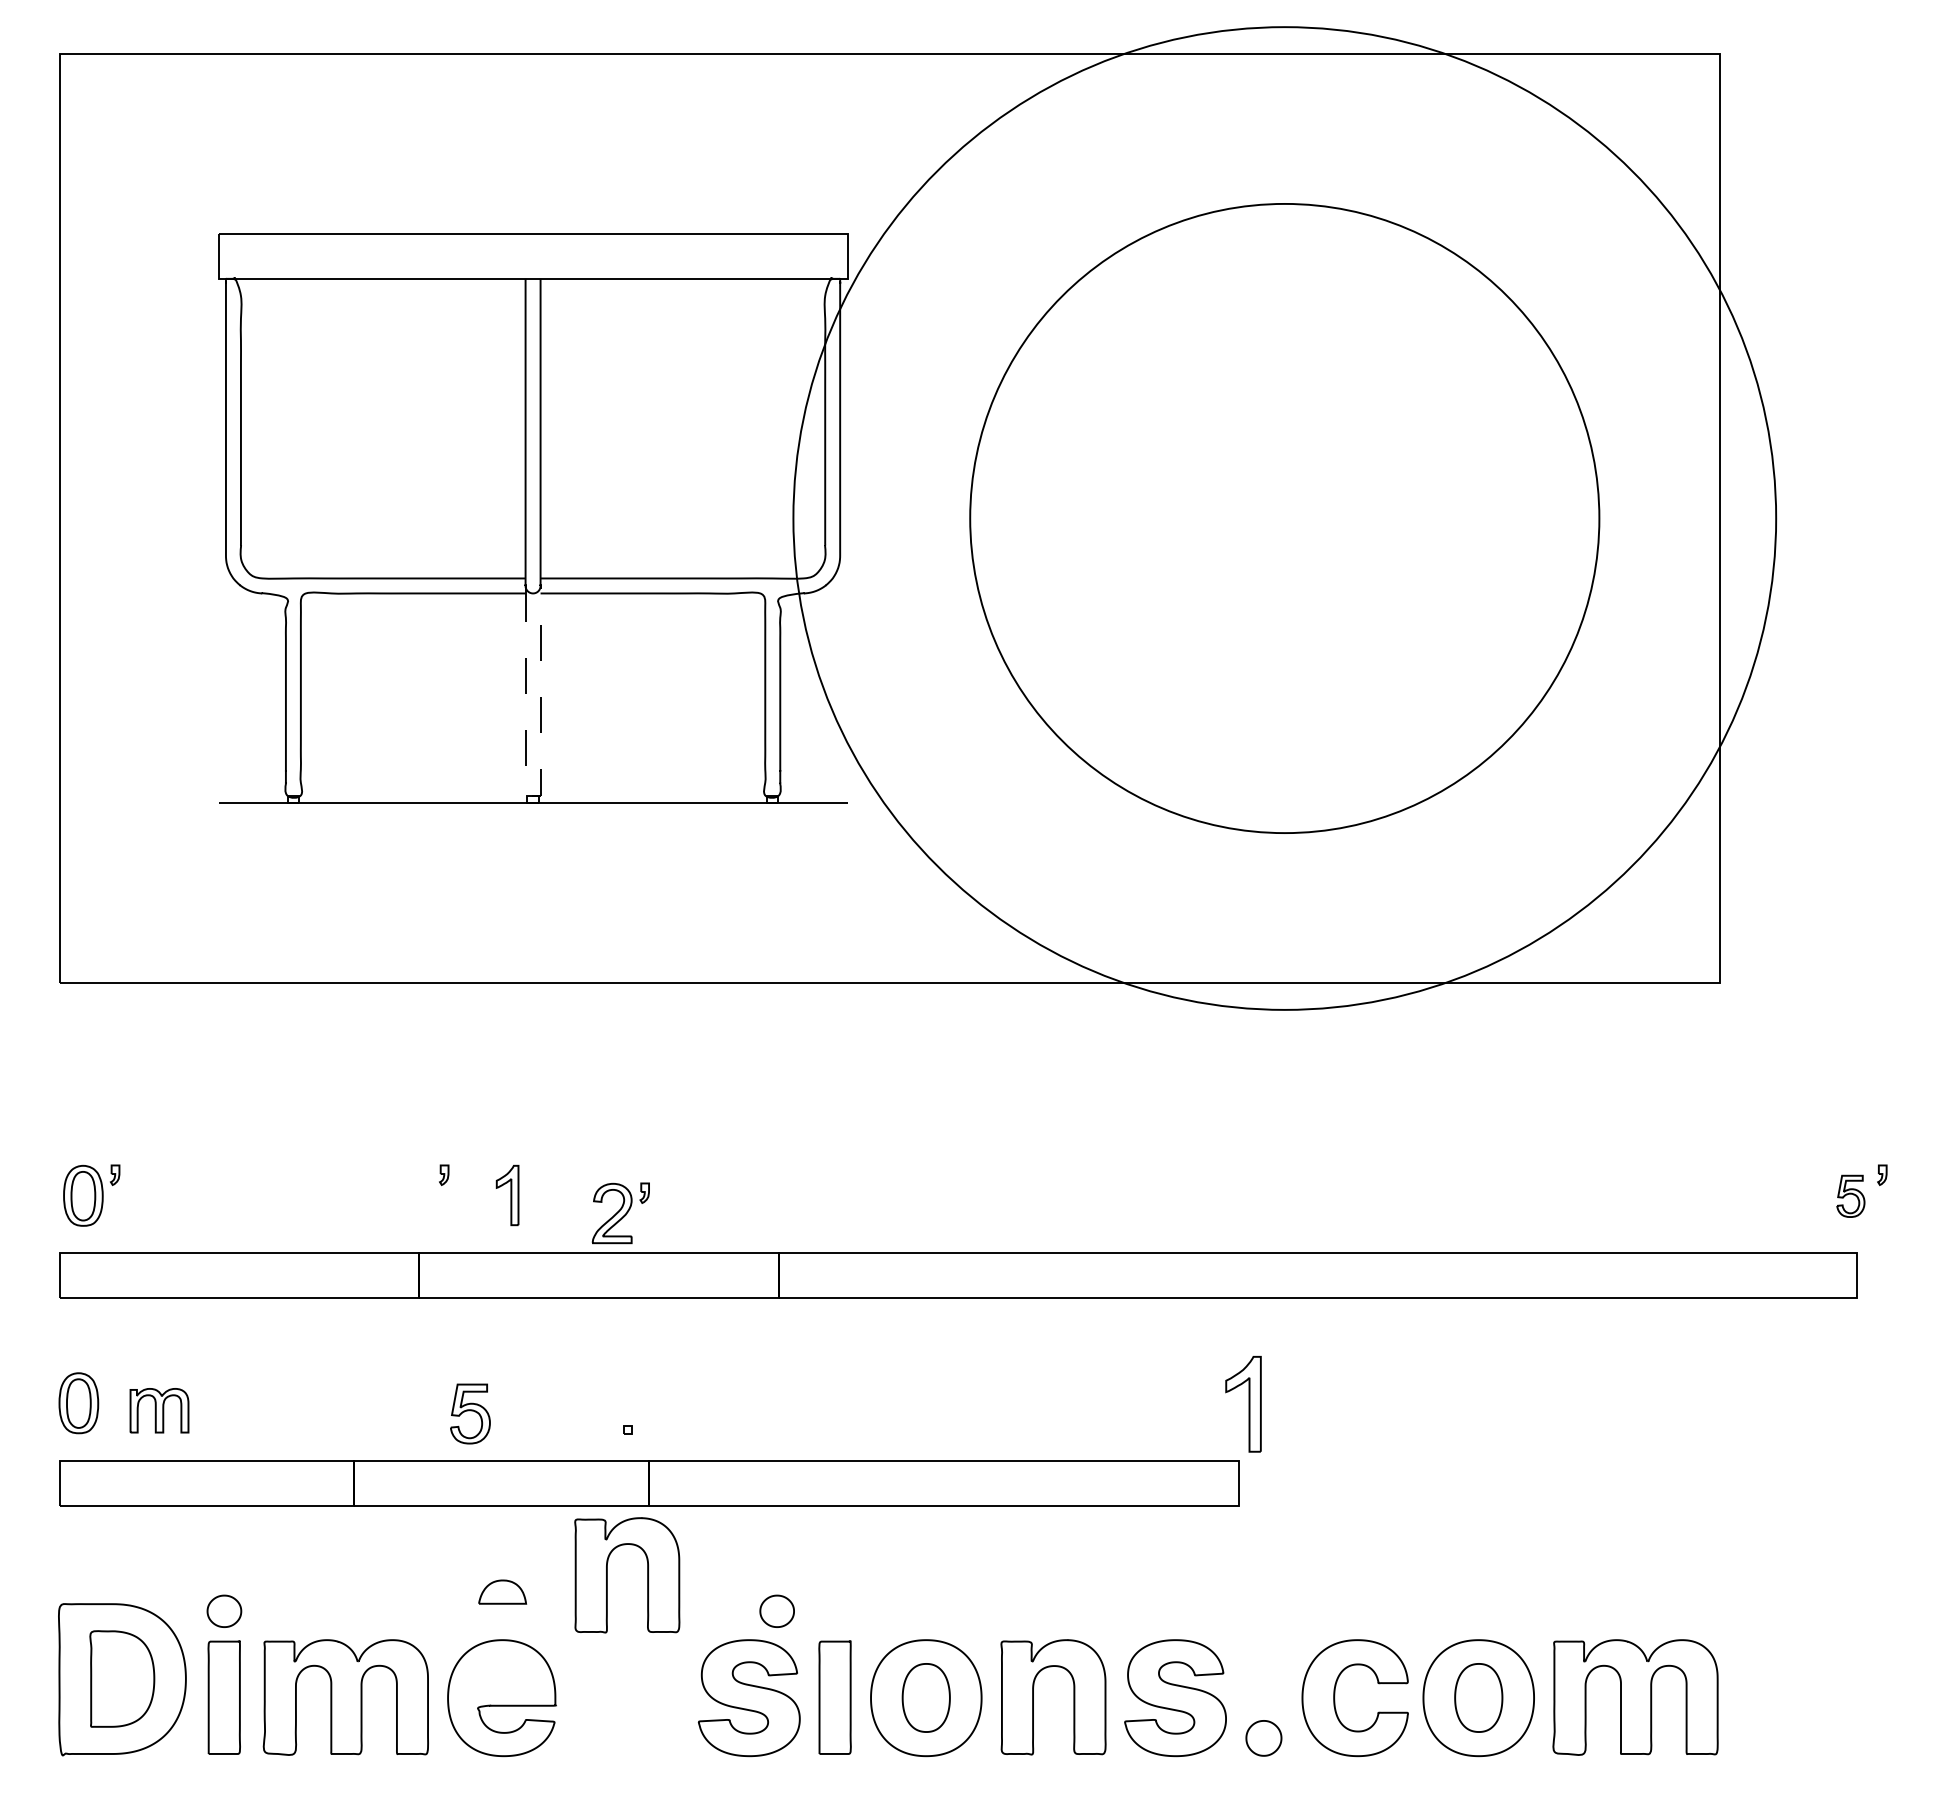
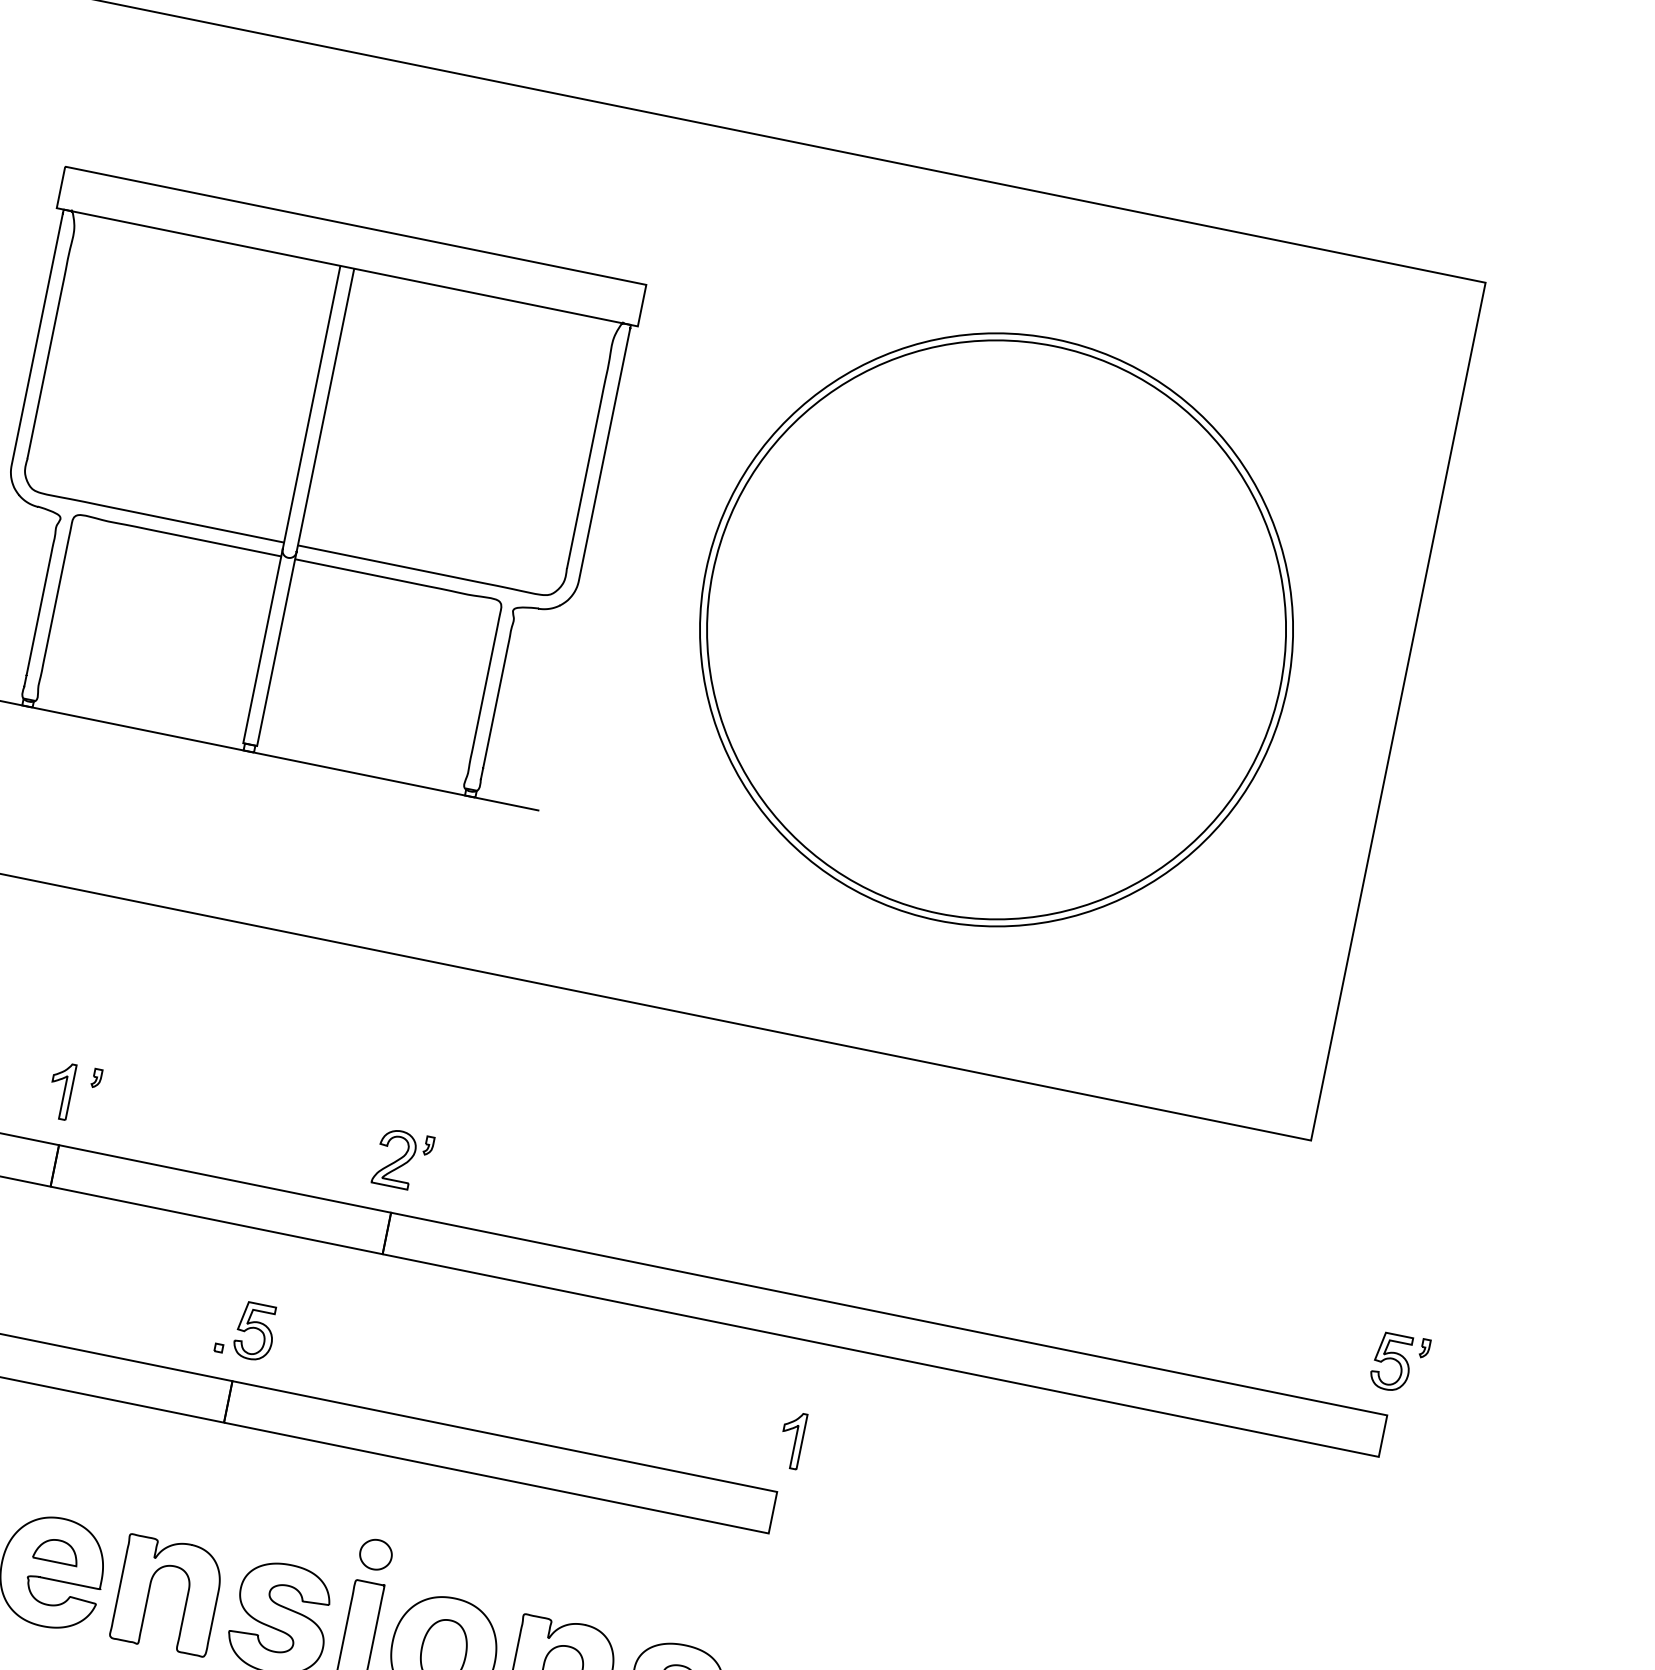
circle: (1284, 518) -> (996, 629), size x0.62
line: (533, 795) -> (250, 744), dashed -> solid
part: (507, 1195) -> (60, 1090), moved
part: (1850, 1196) -> (1391, 1362), size x1.43
part: (620, 1213) -> (402, 1160), moved
part: (1243, 1403) -> (792, 1439), size x0.62
part: (470, 1413) -> (255, 1331), moved
part: (607, 1575) -> (149, 1591), moved
part: (502, 1591) -> (56, 1550), moved
part: (776, 1610) -> (375, 1553), moved

